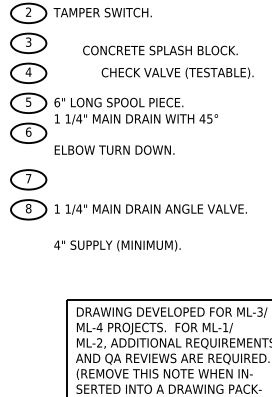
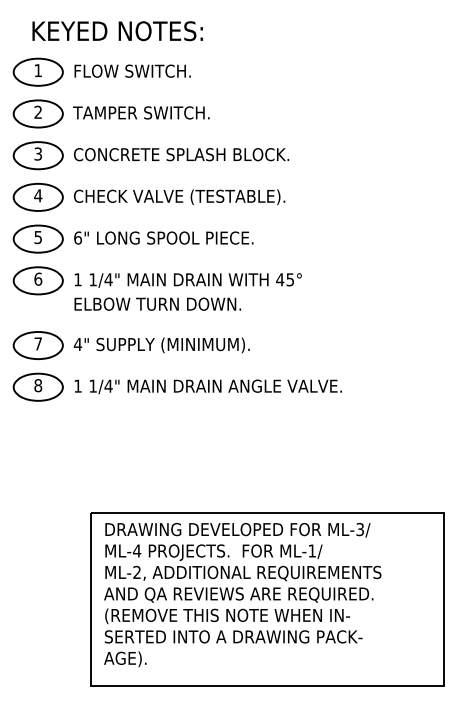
text: (160, 50) -> (181, 154), moved
text: (177, 73) -> (179, 197), moved
text: (135, 119) -> (187, 280), moved
text: (117, 245) -> (161, 345), moved

